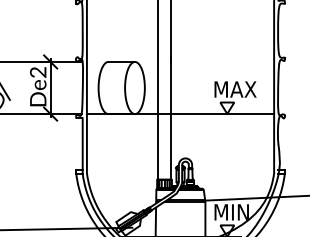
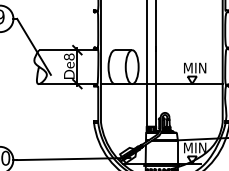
text: (38, 71) -> (69, 56), De2 -> De8
text: (243, 88) -> (202, 67), MAX -> MIN

